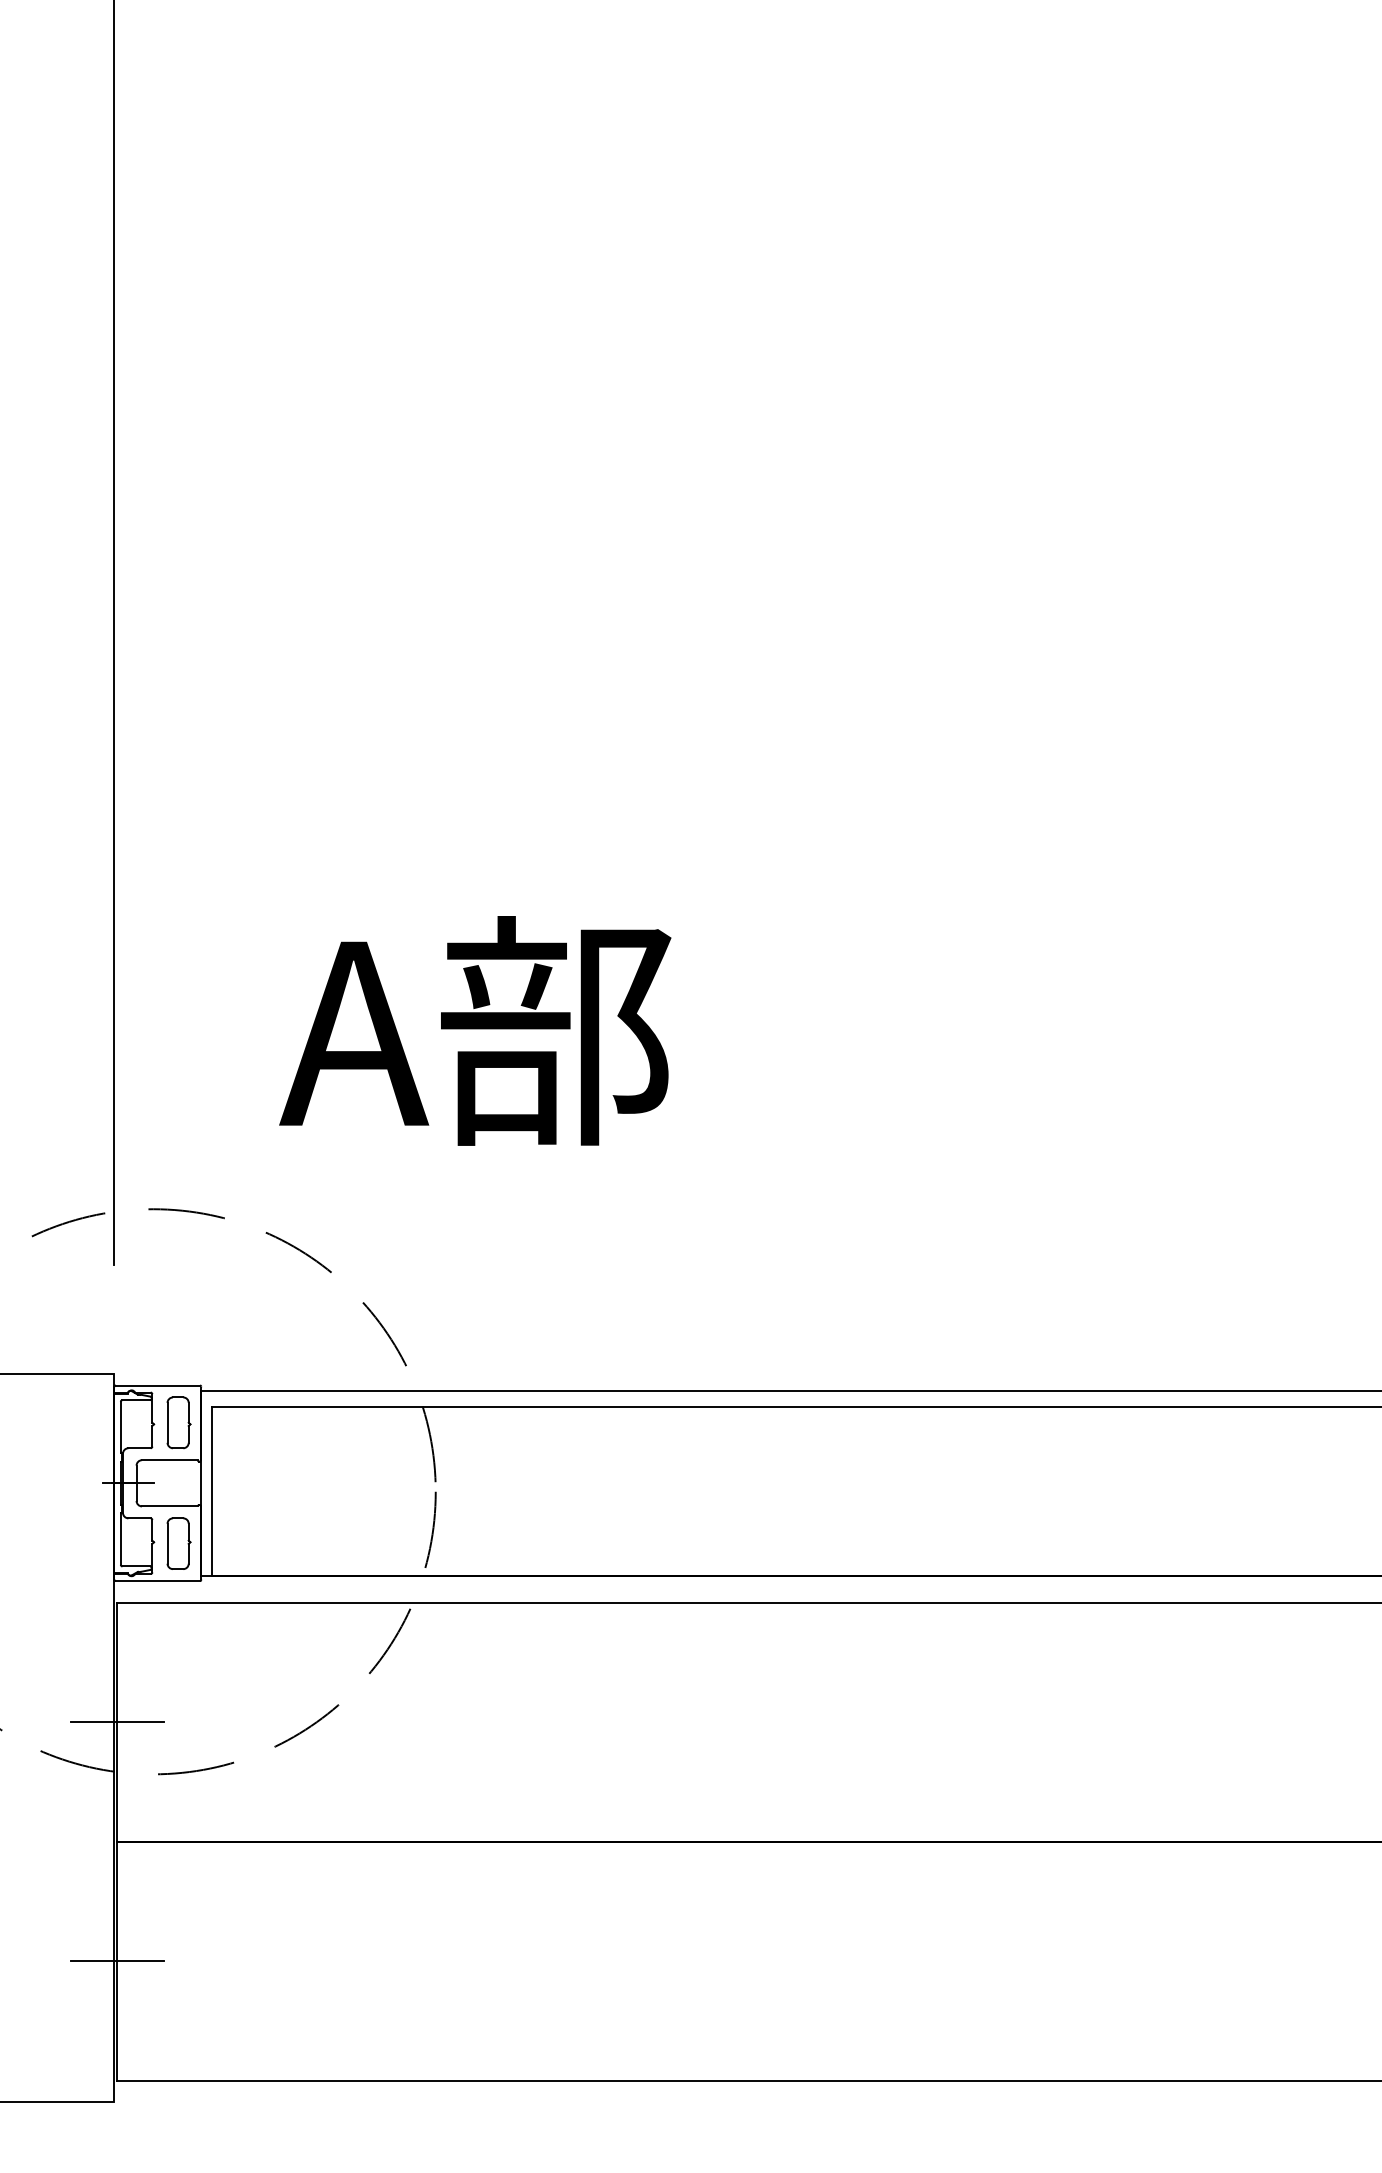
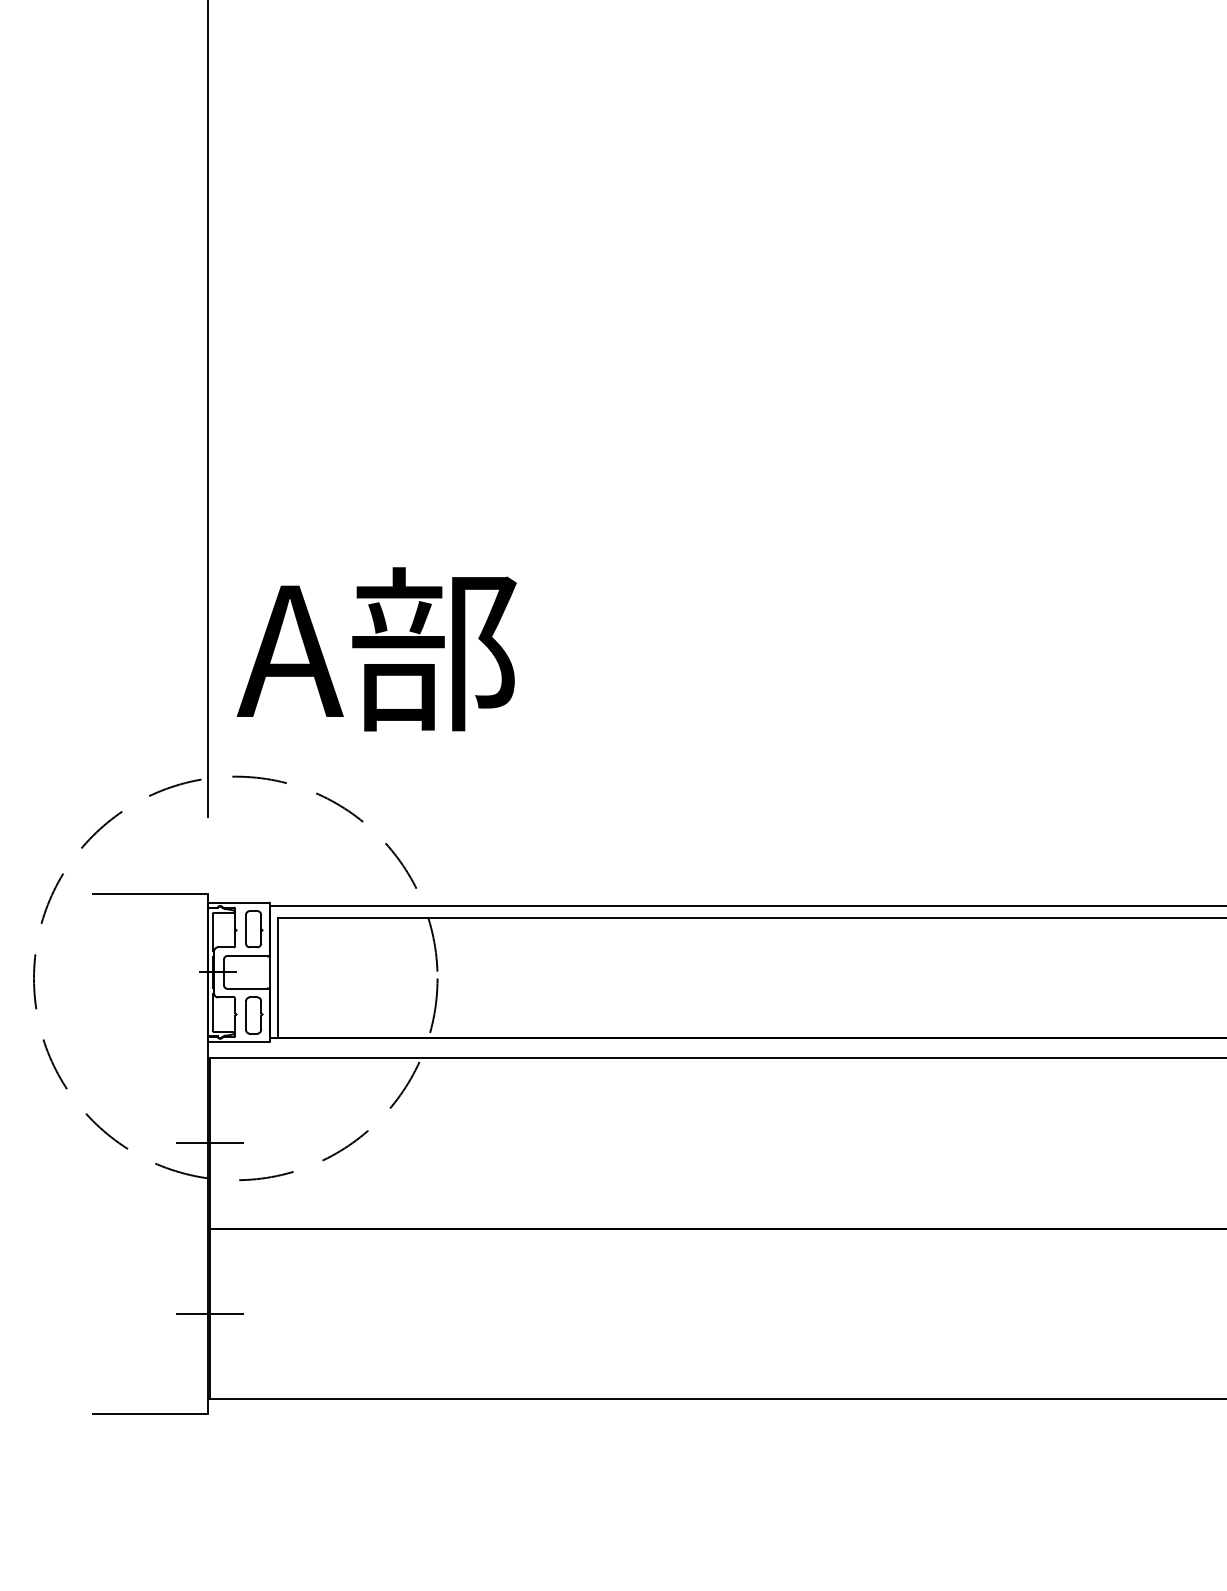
text: (474, 1031) -> (376, 649), moved

